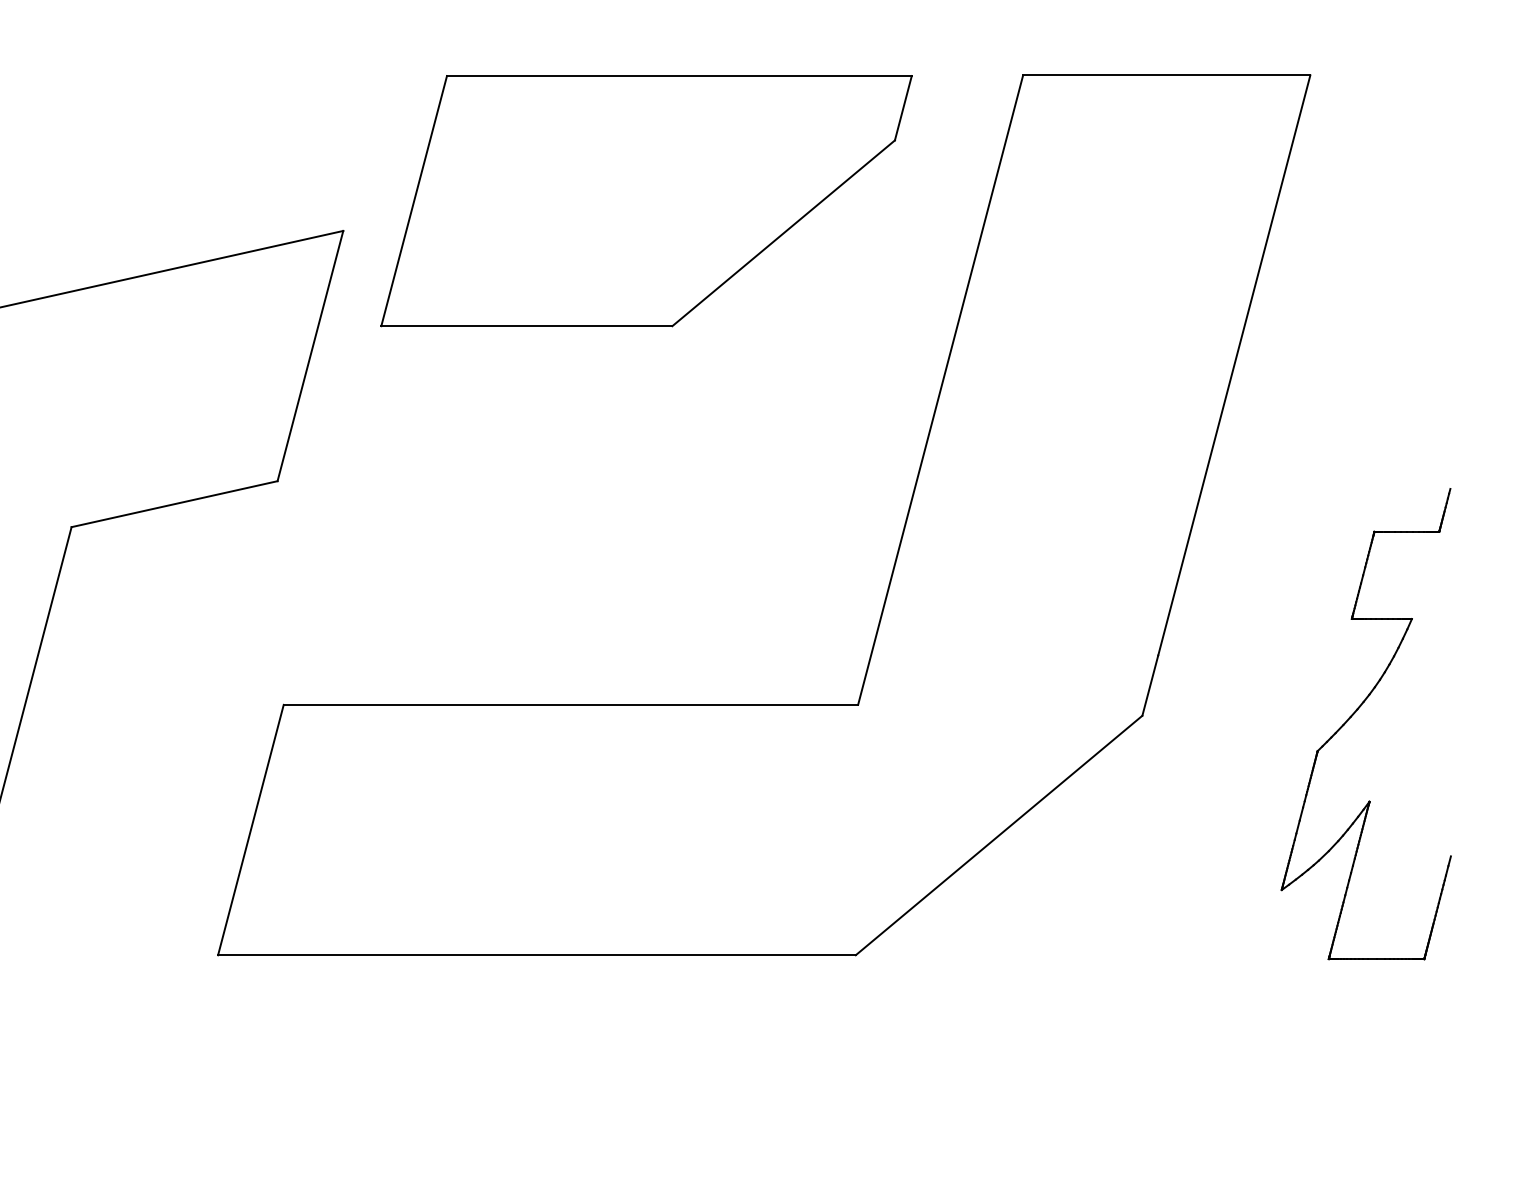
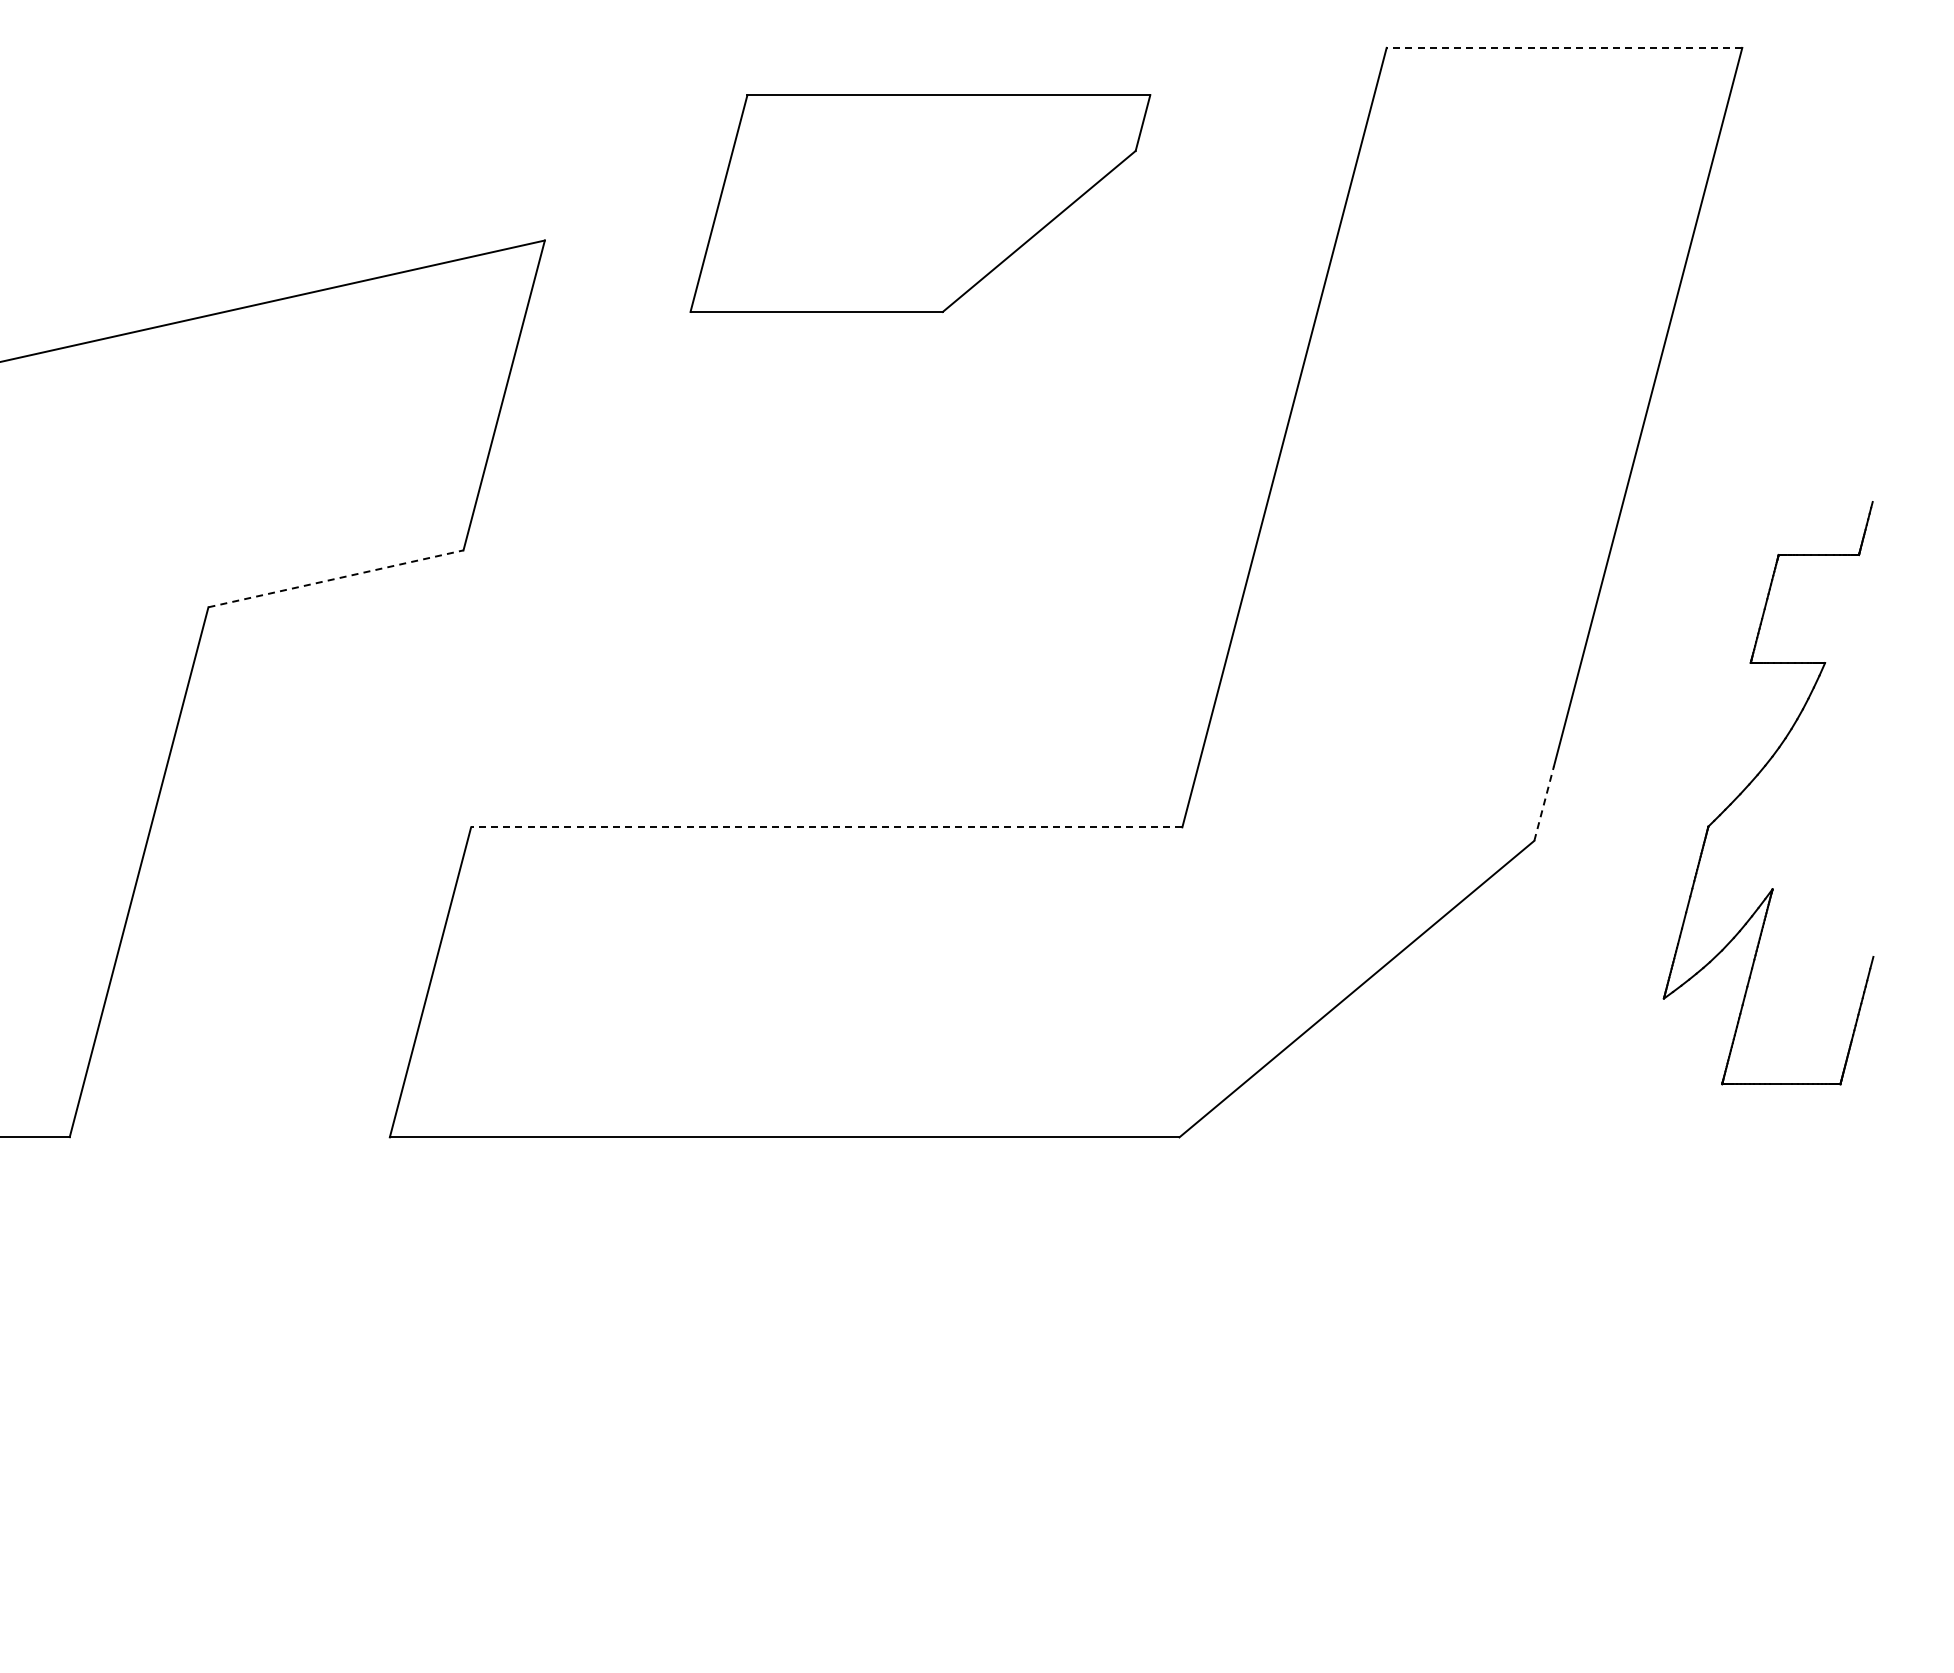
line: (1166, 75) -> (1564, 47), solid -> dashed
part: (646, 201) -> (920, 203), size x0.7
line: (174, 503) -> (335, 578), solid -> dashed
line: (1150, 685) -> (1544, 803), solid -> dashed
line: (570, 704) -> (826, 827), solid -> dashed
part: (1354, 714) -> (1753, 781), moved

